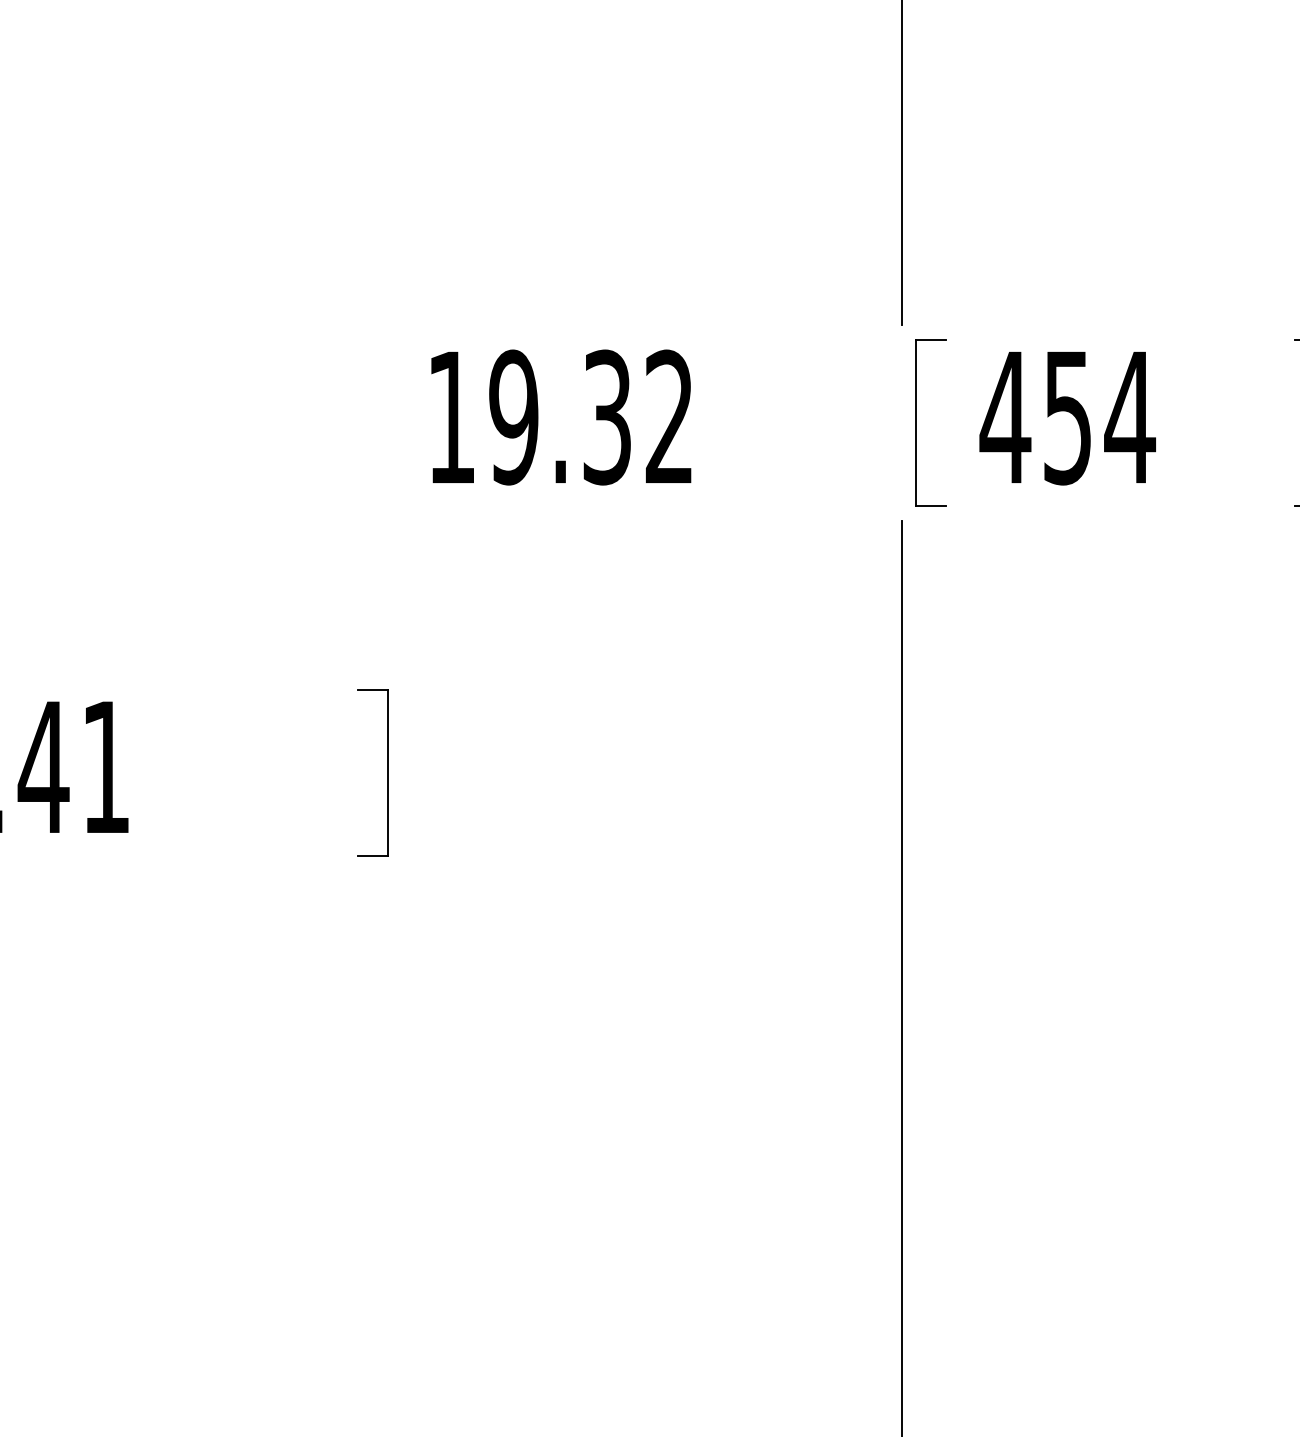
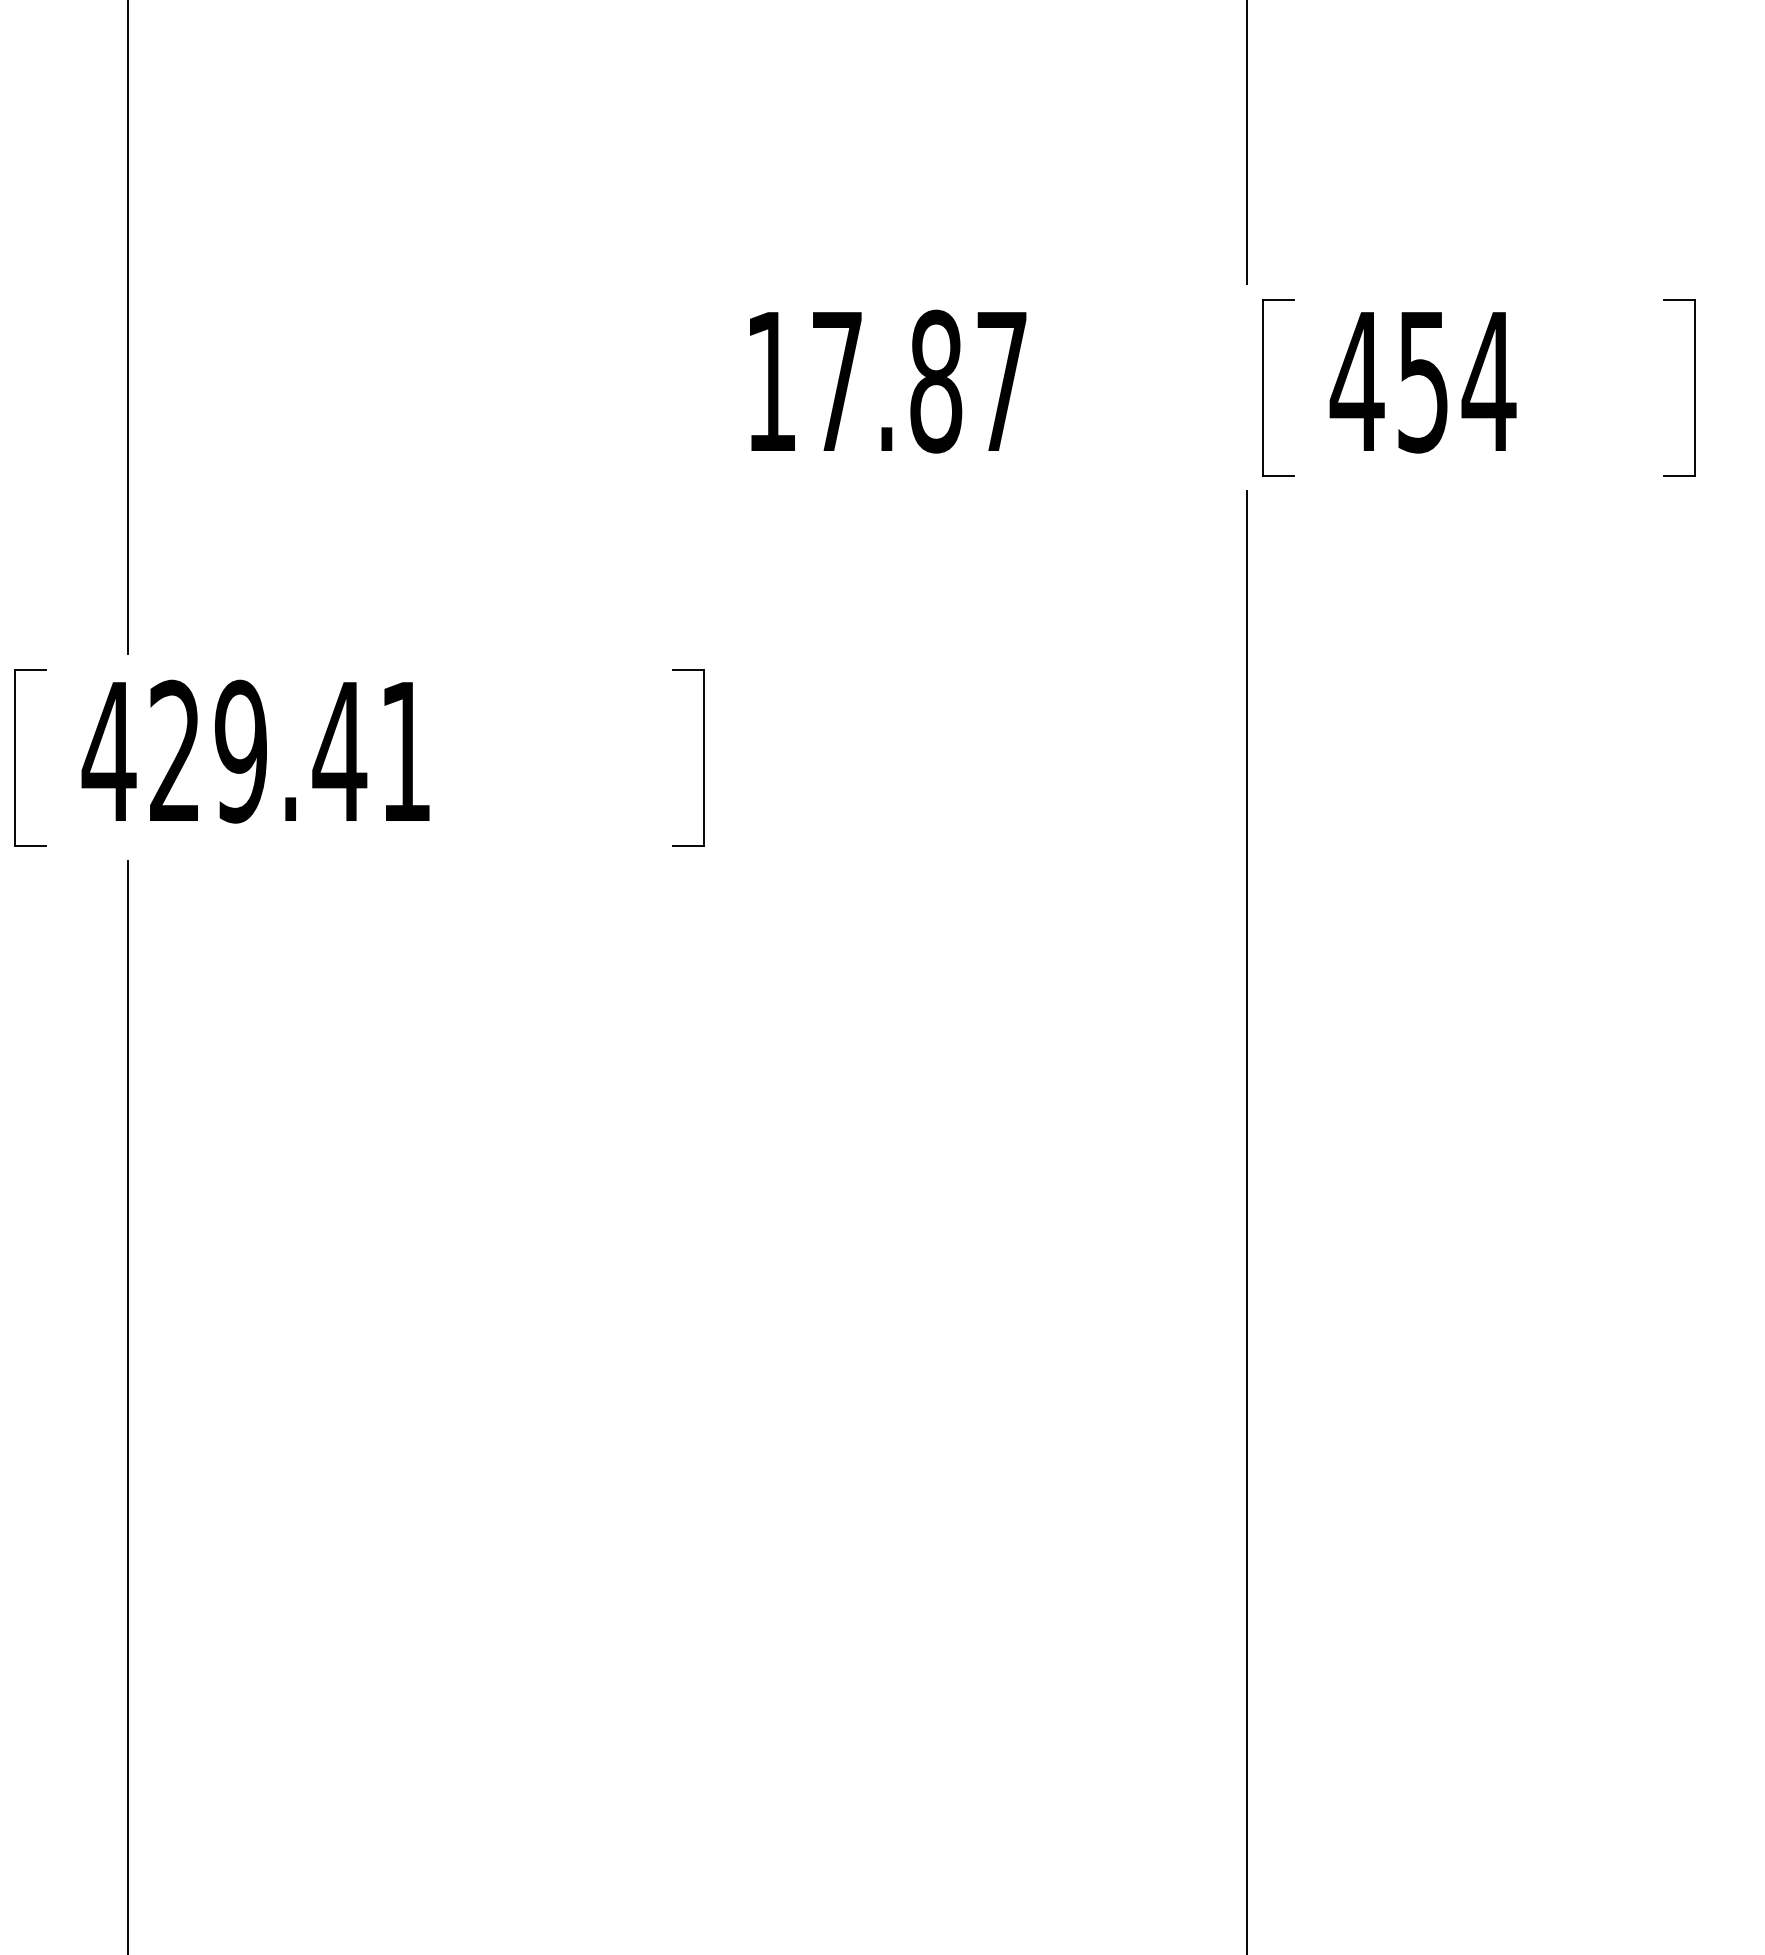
text: (590, 417) -> (918, 381), 19.32 -> 17.87

